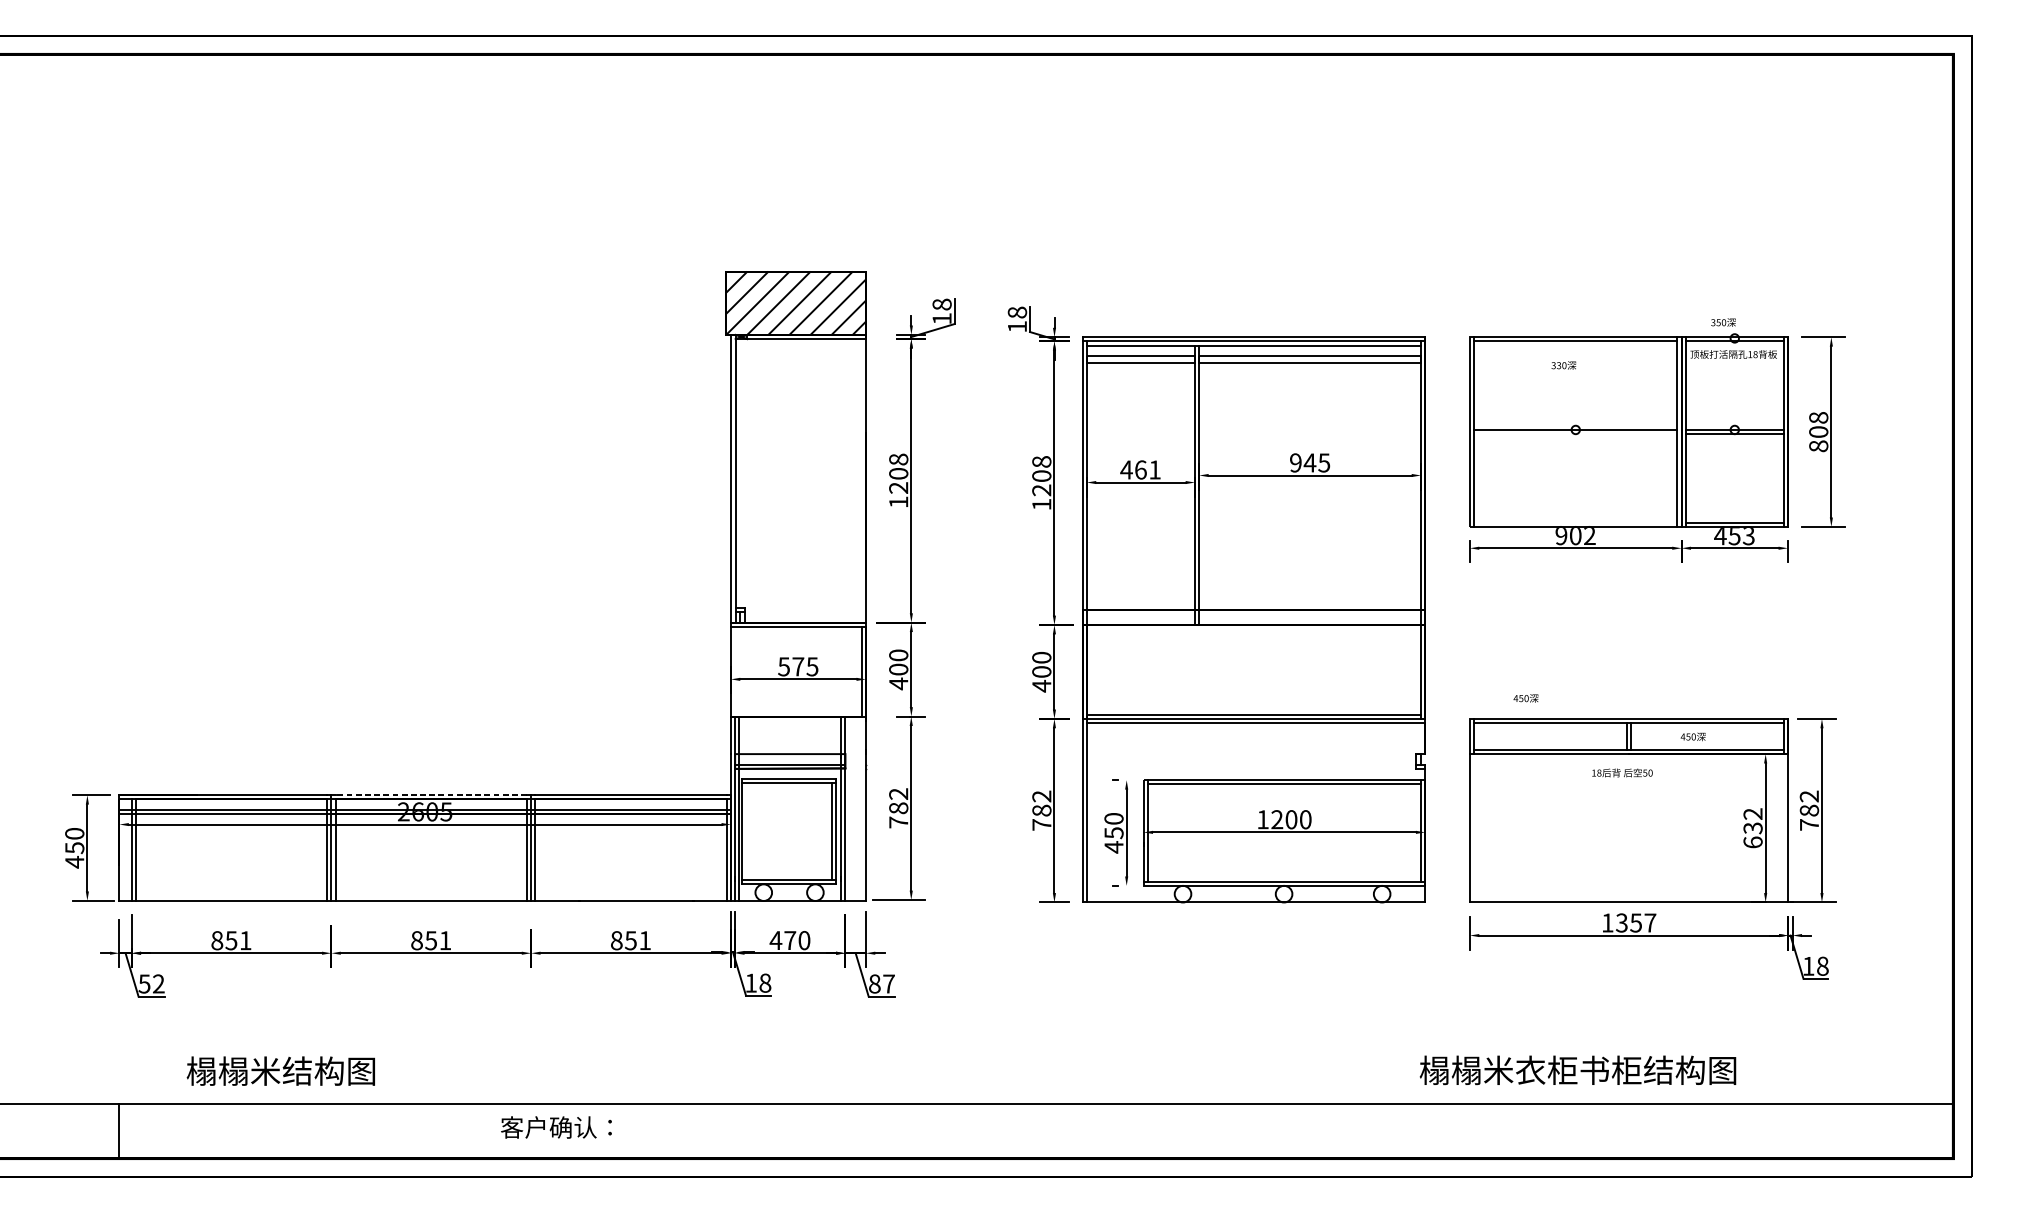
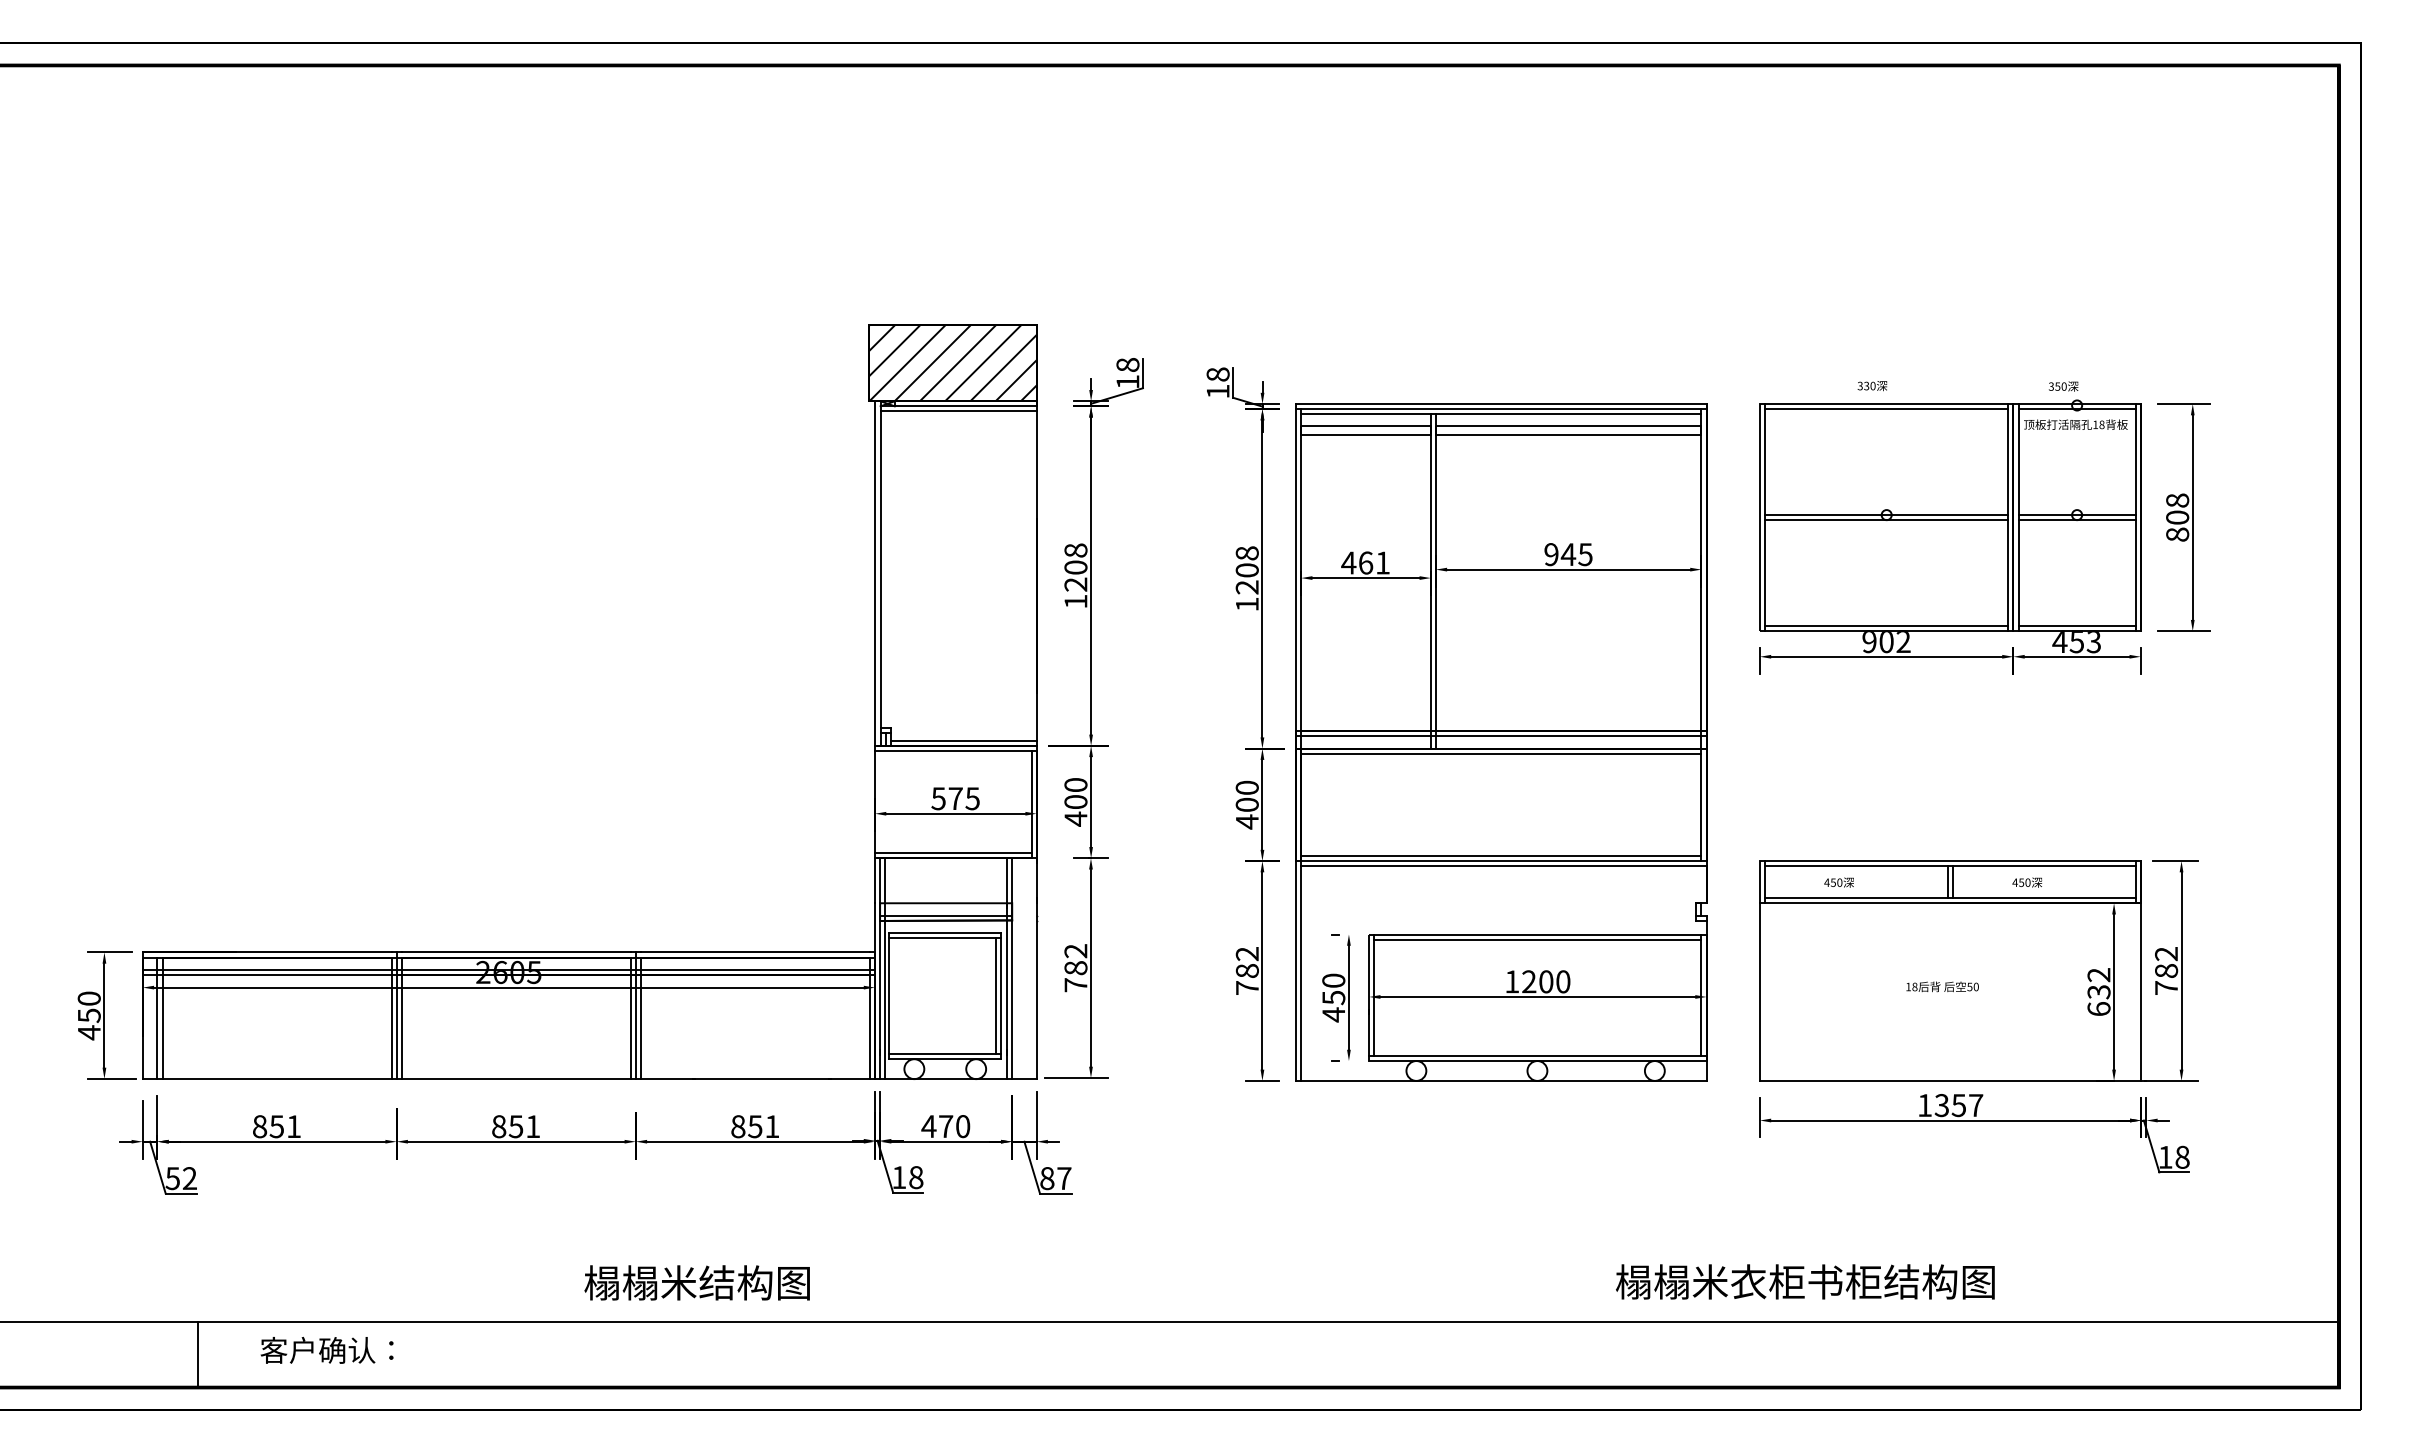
line: (800, 343) -> (958, 411), added
text: (1563, 365) -> (1872, 386), moved
line: (1575, 434) -> (1886, 520), added
line: (1575, 522) -> (1886, 626), added
line: (1254, 614) -> (1501, 736), added
line: (804, 618) -> (963, 740), added
line: (1254, 629) -> (1501, 753), added
text: (1525, 698) -> (1838, 882), moved
line: (796, 712) -> (953, 853), added
text: (1622, 772) -> (1942, 986), moved
line: (431, 795) -> (516, 952), dashed -> solid
text: (1578, 1069) -> (1805, 1281), moved
text: (280, 1070) -> (696, 1282), moved
text: (555, 1127) -> (326, 1350), moved
line: (119, 1130) -> (197, 1354), moved

